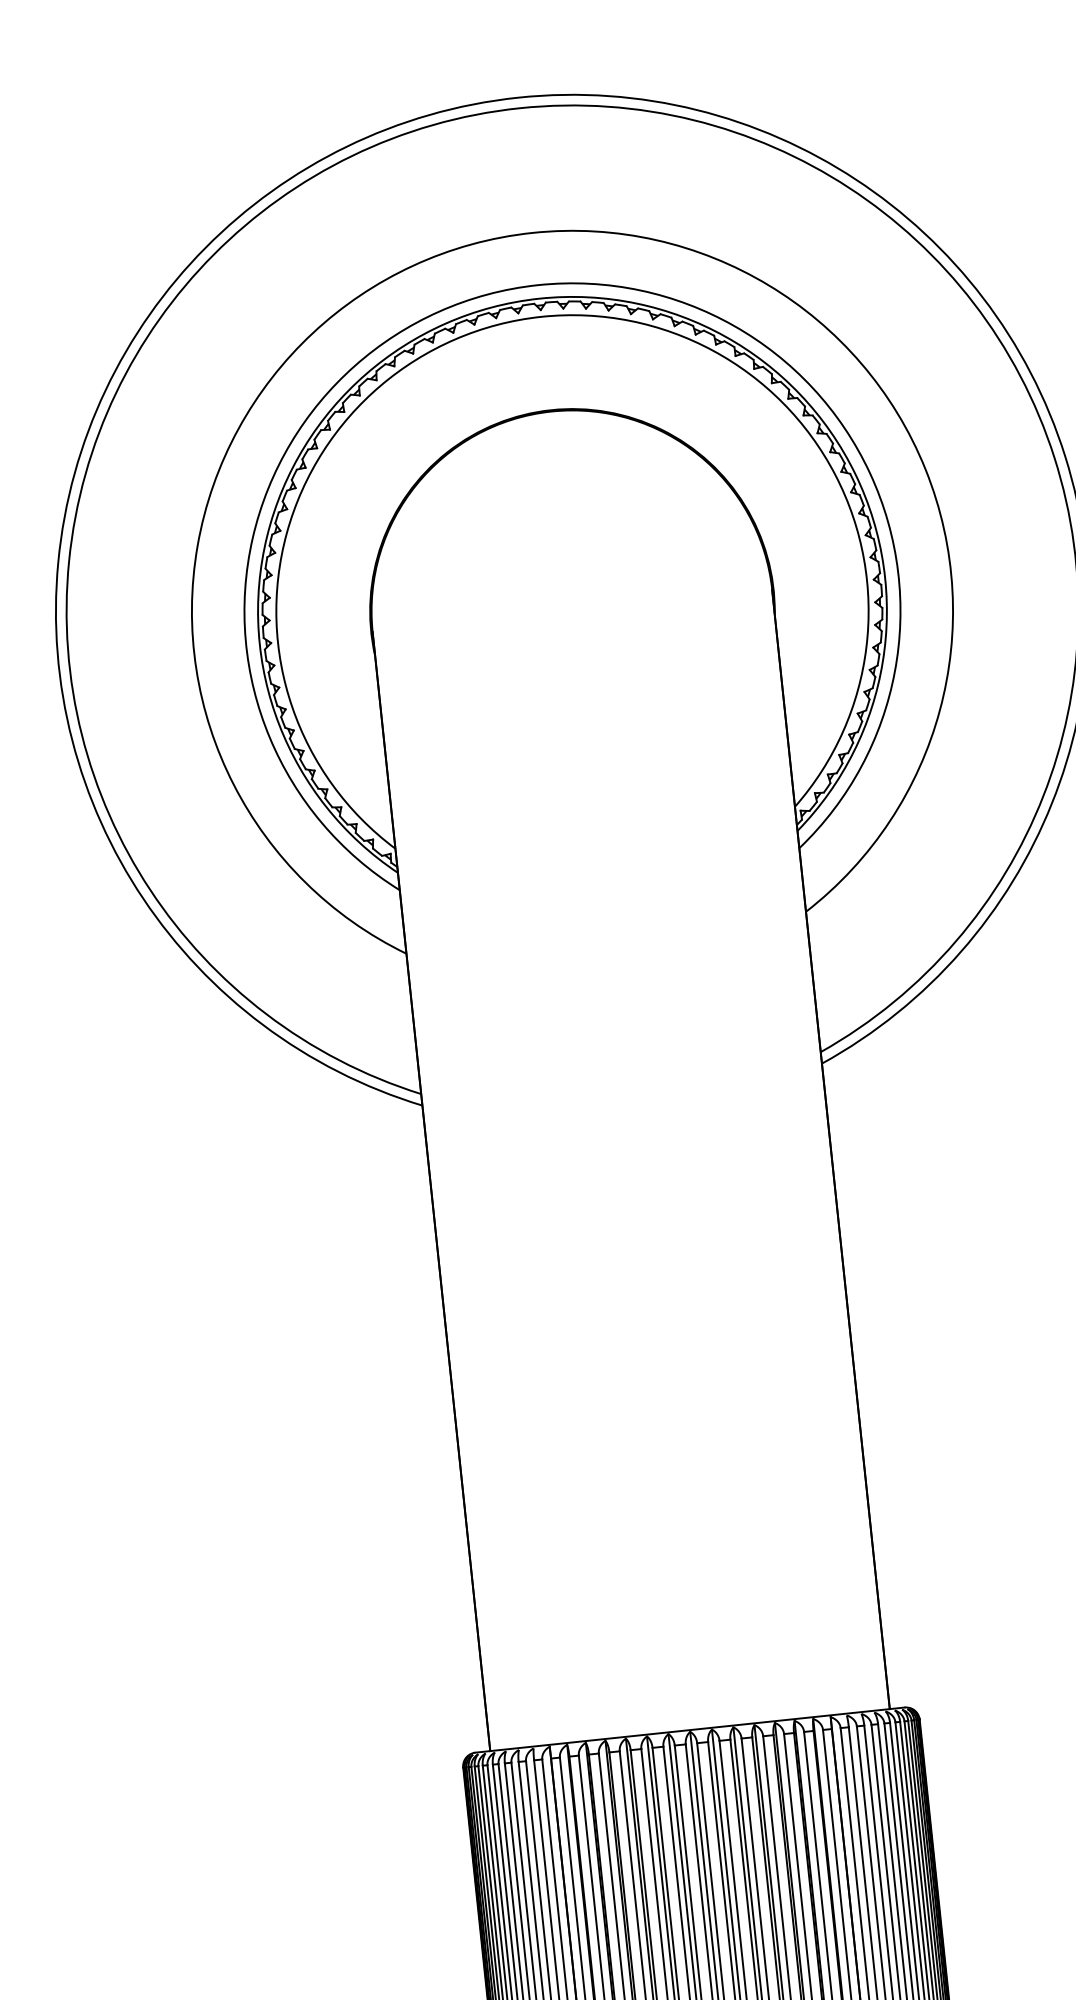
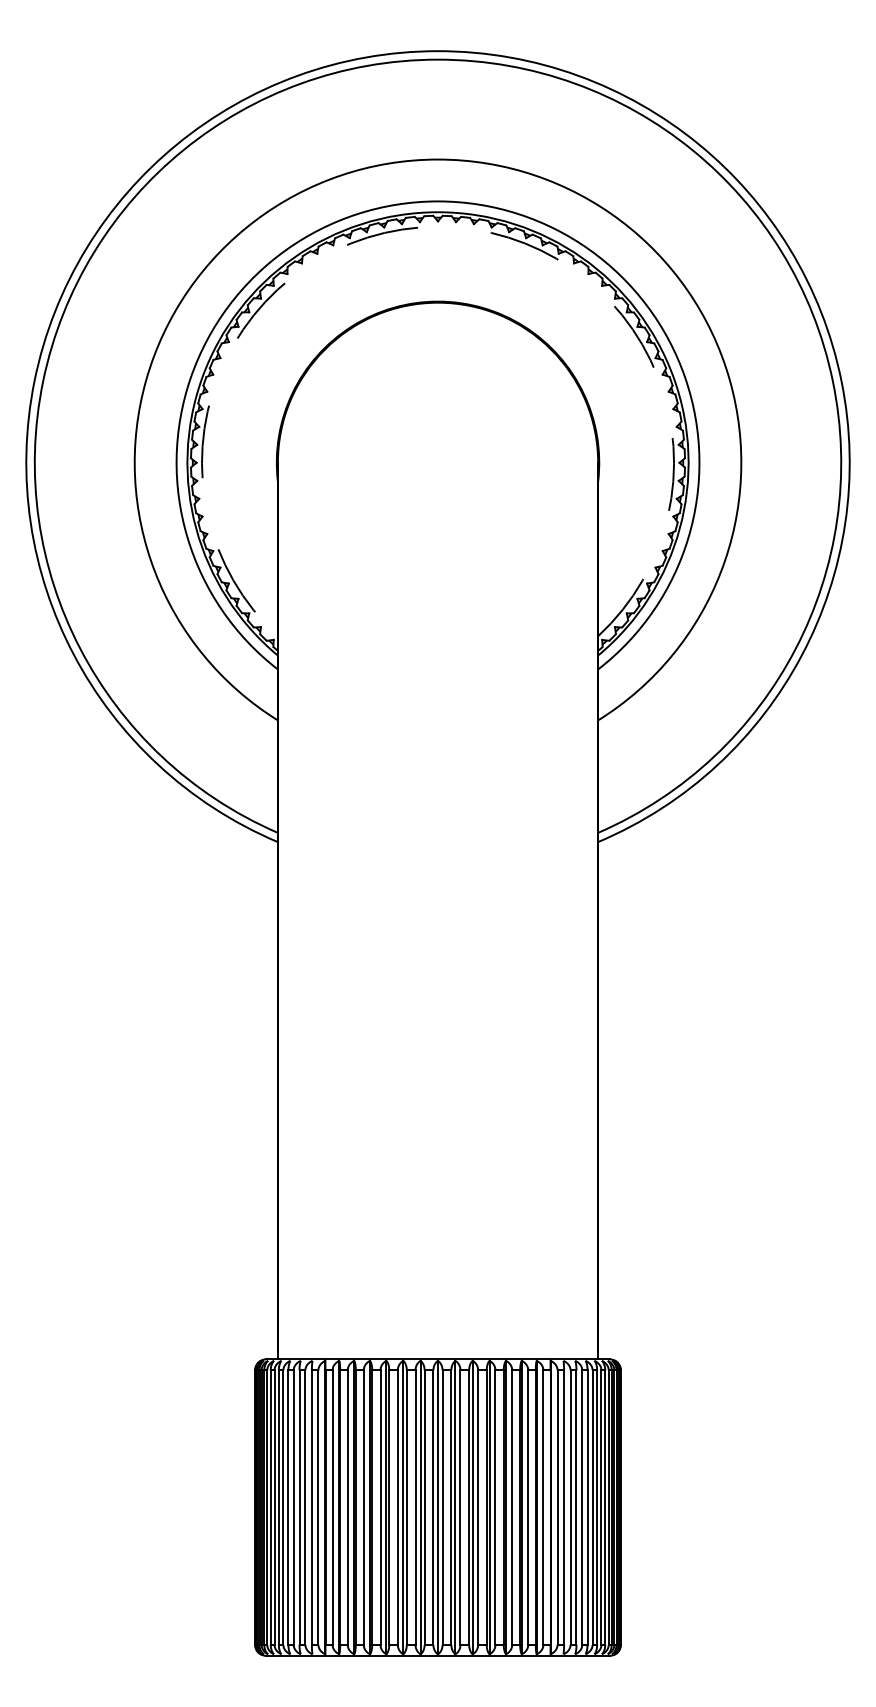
arc: (542, 316) -> (438, 226), solid -> dashed

